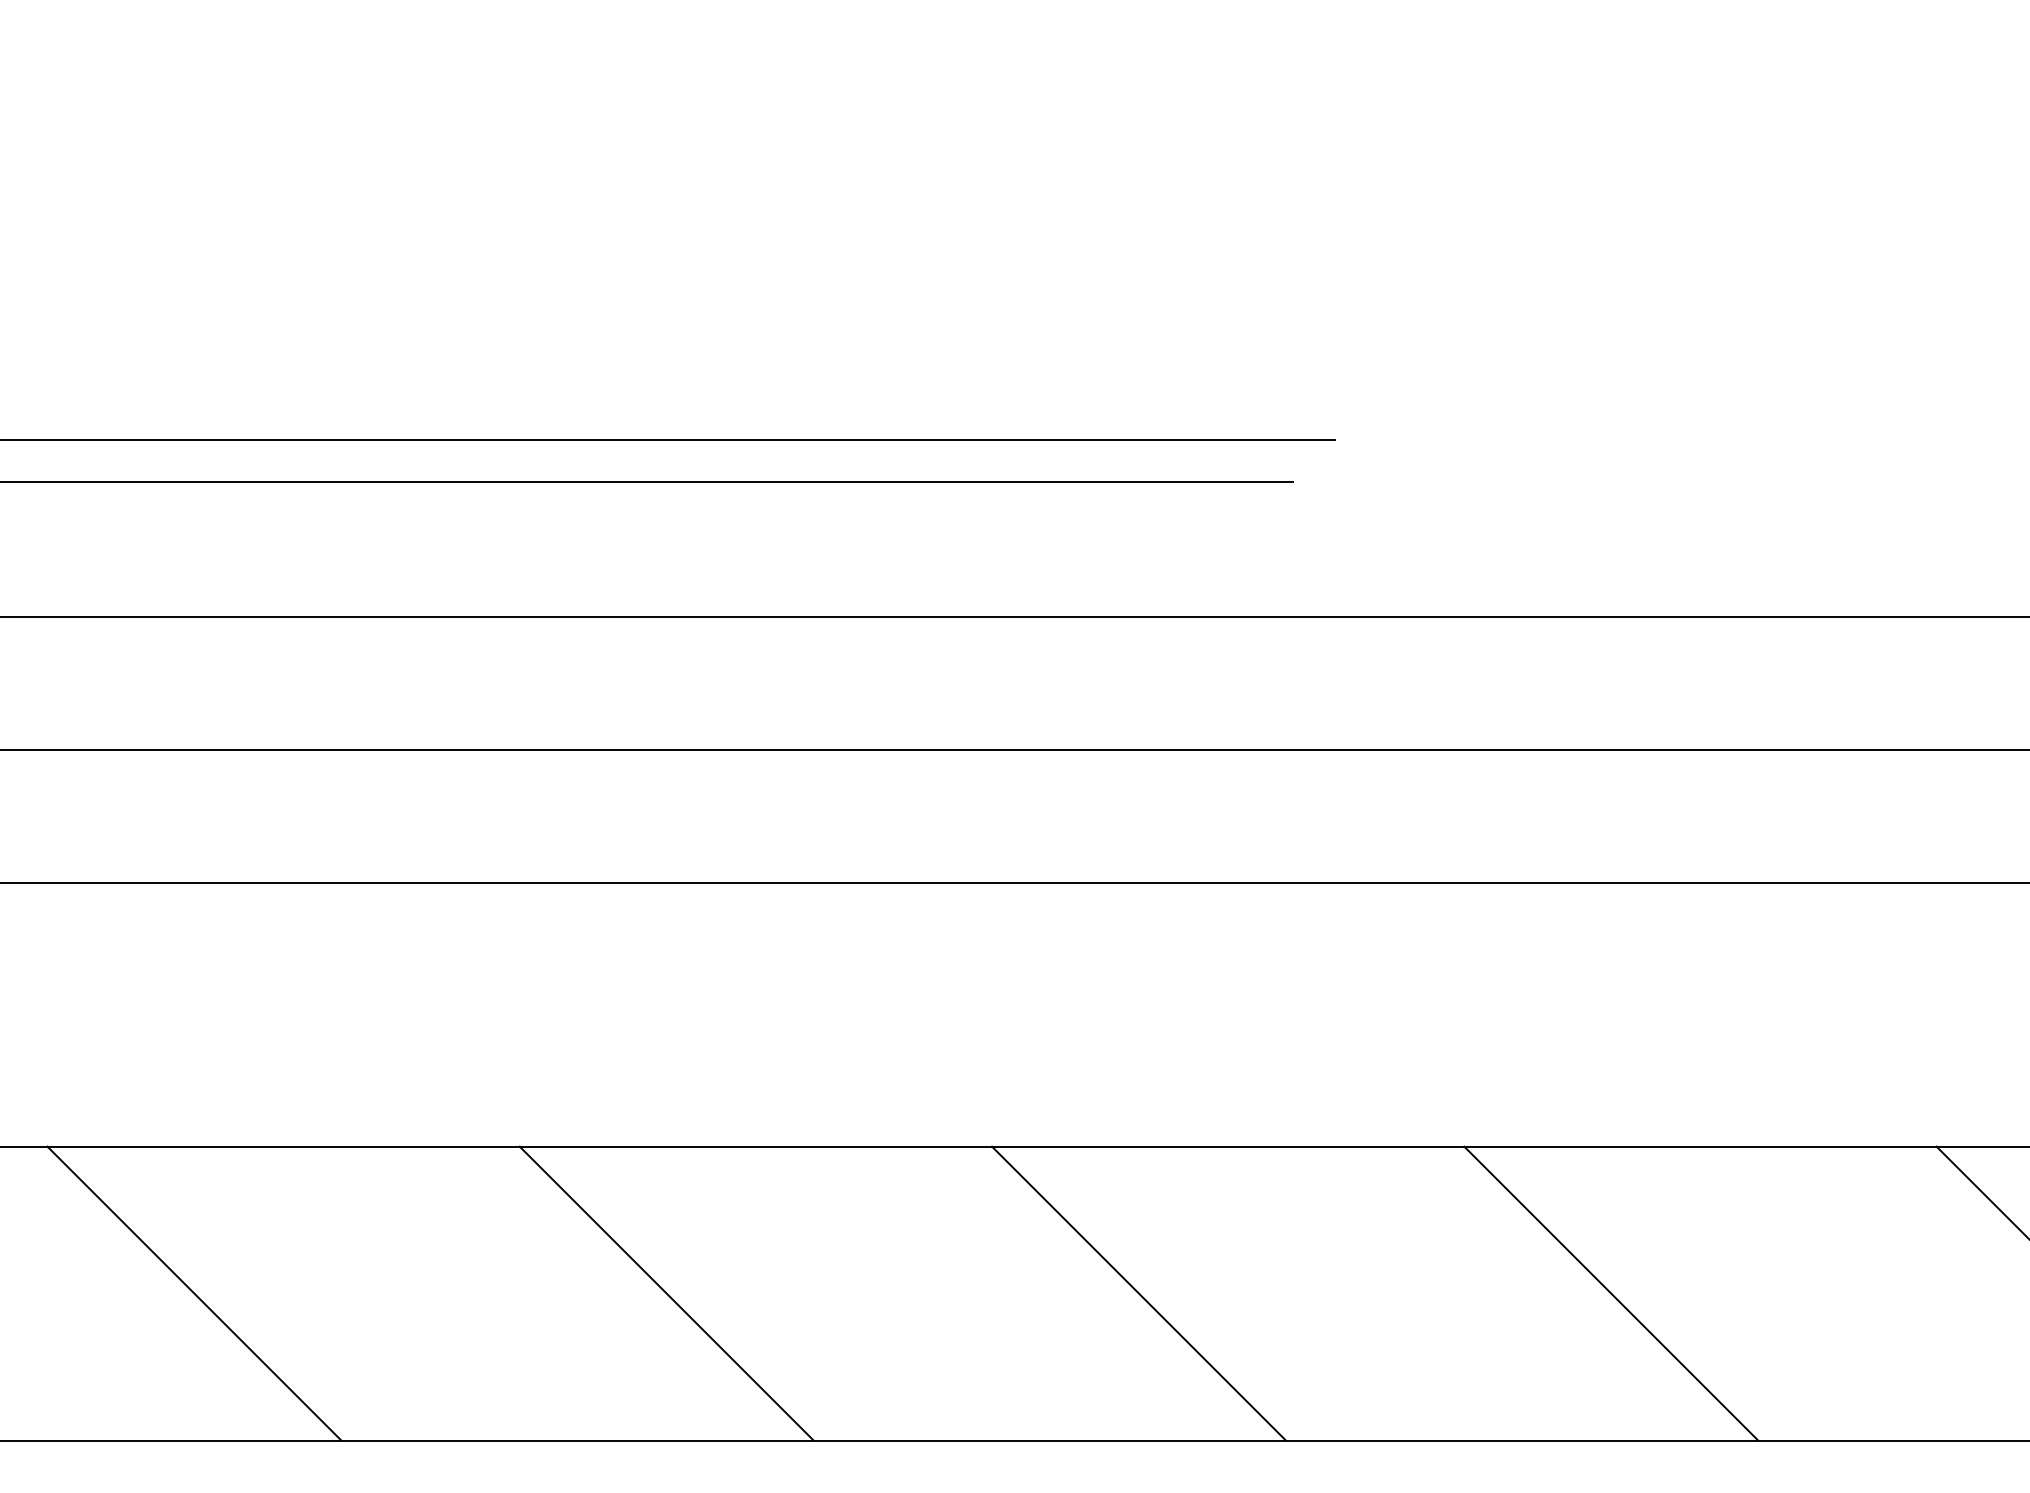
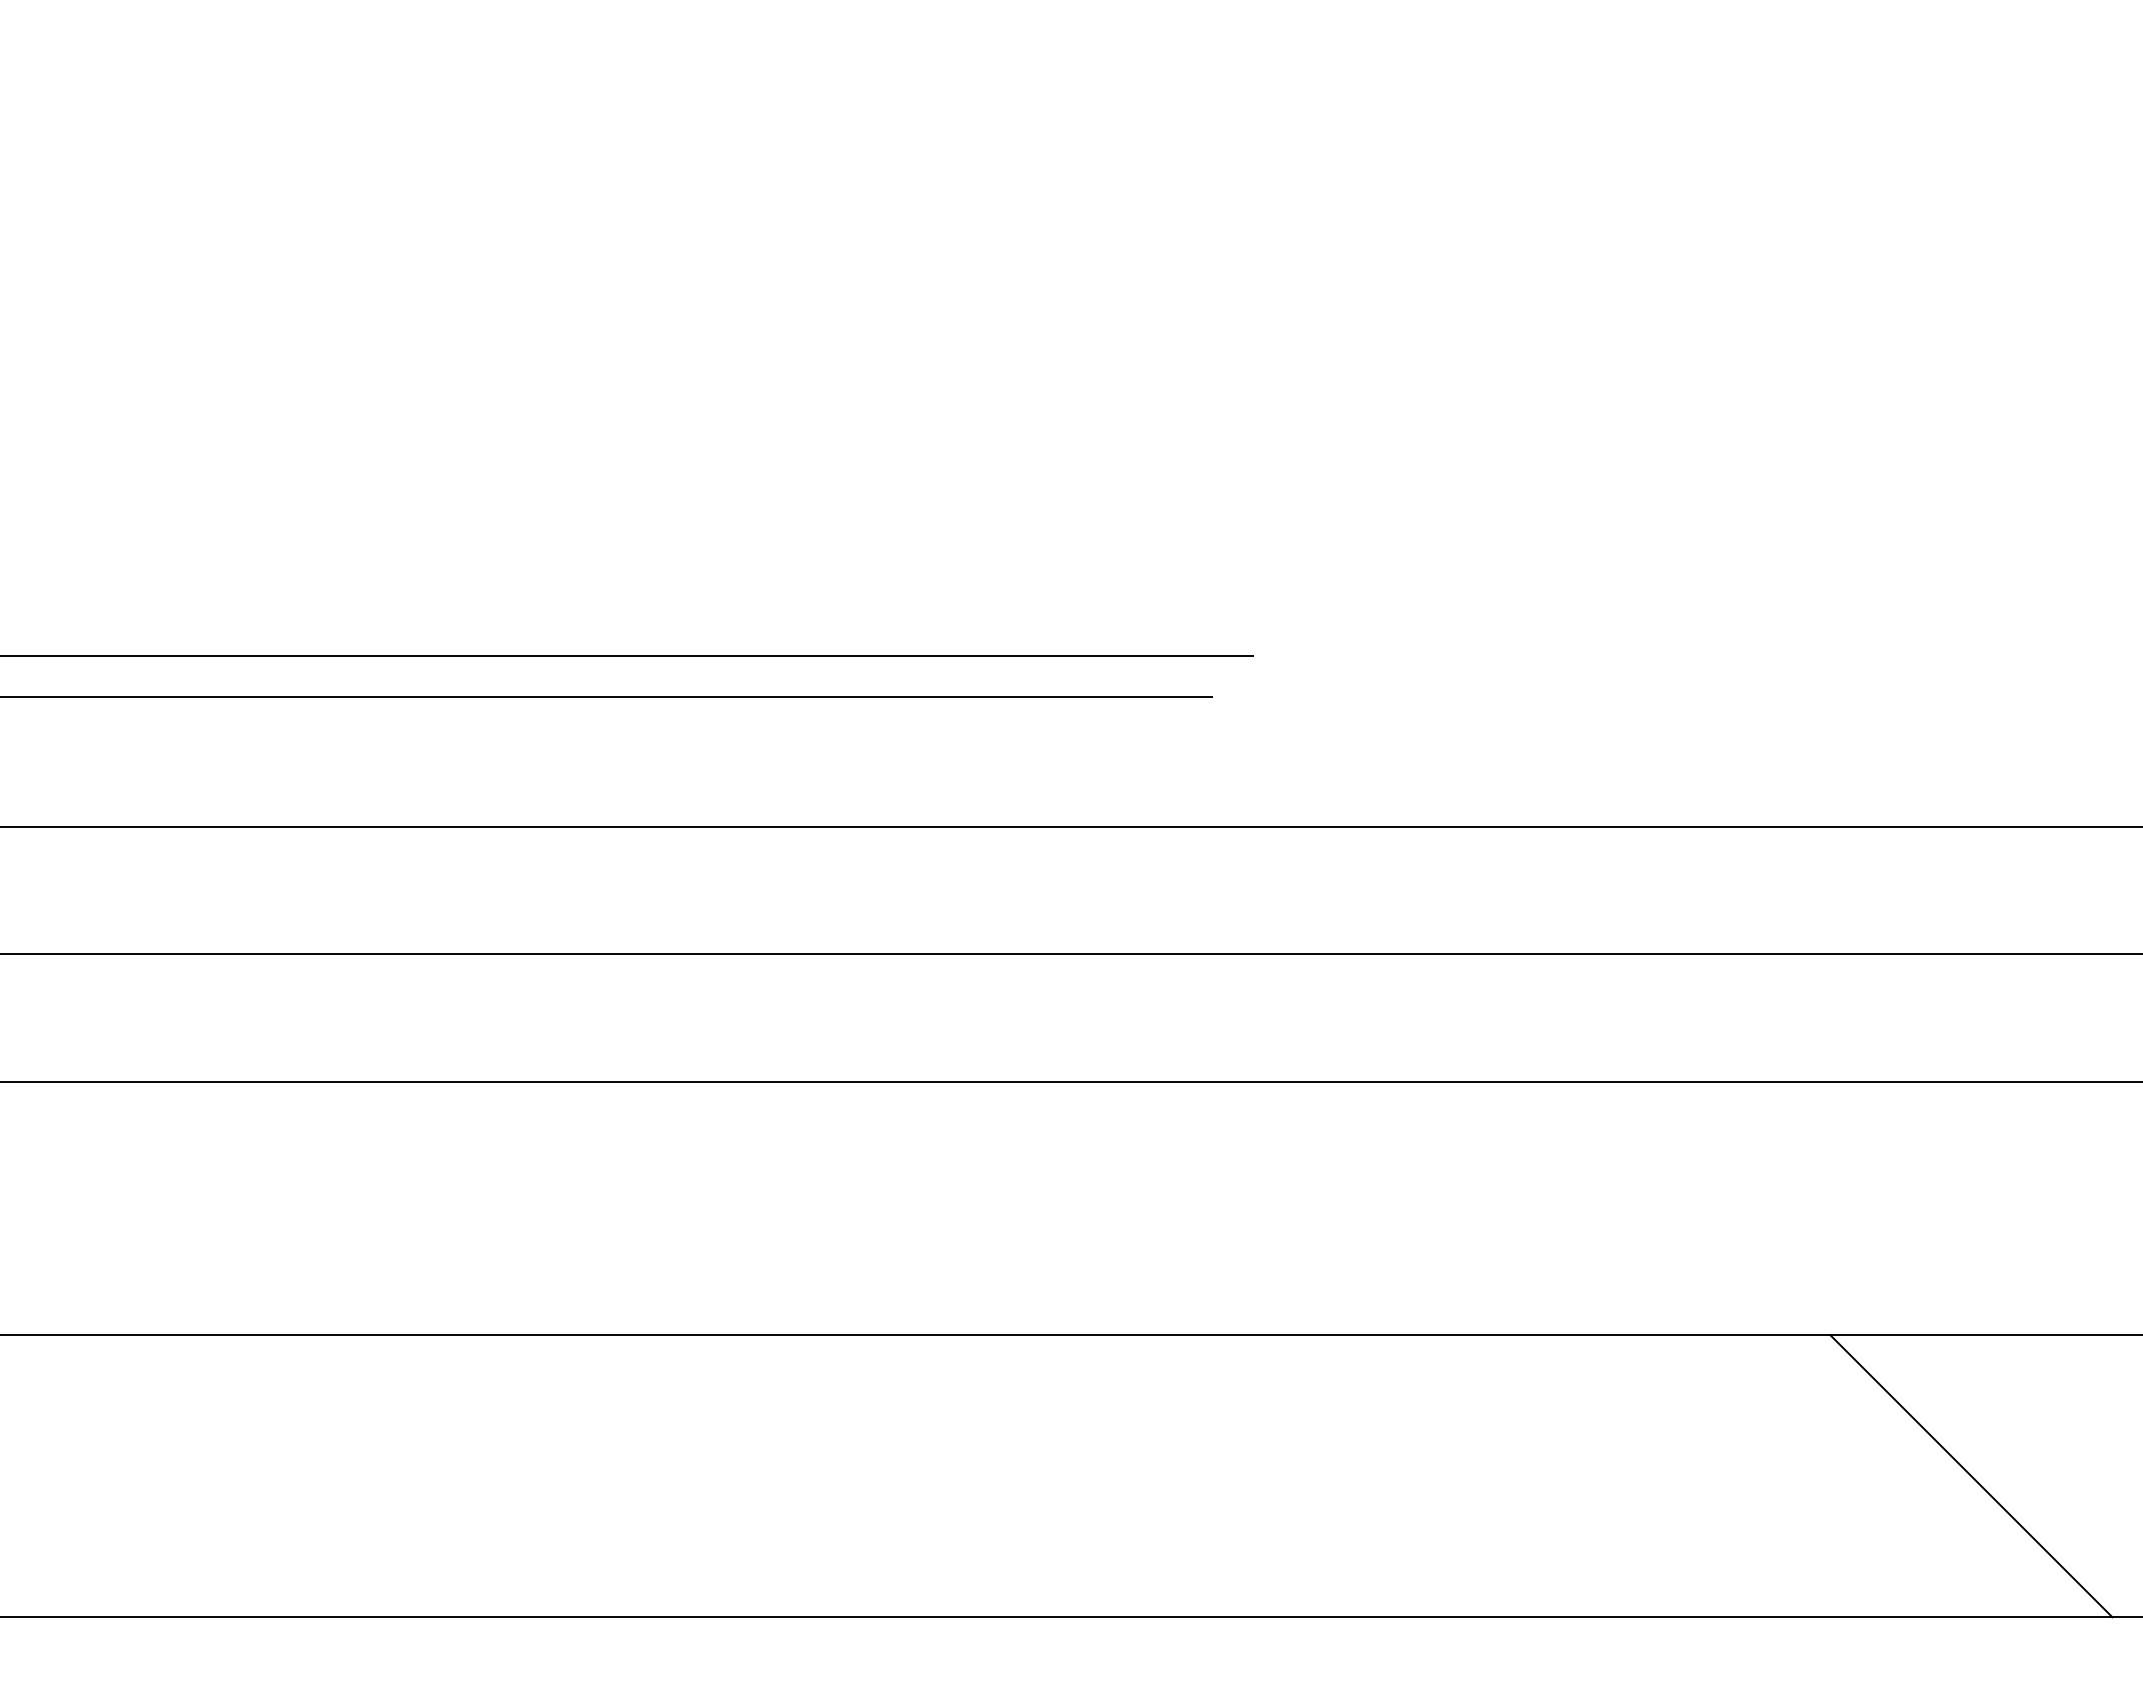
line: (194, 1293) -> (157, 1476), removed
line: (666, 1293) -> (610, 1476), removed
line: (1139, 1293) -> (1064, 1476), removed
line: (1610, 1293) -> (1517, 1476), removed

